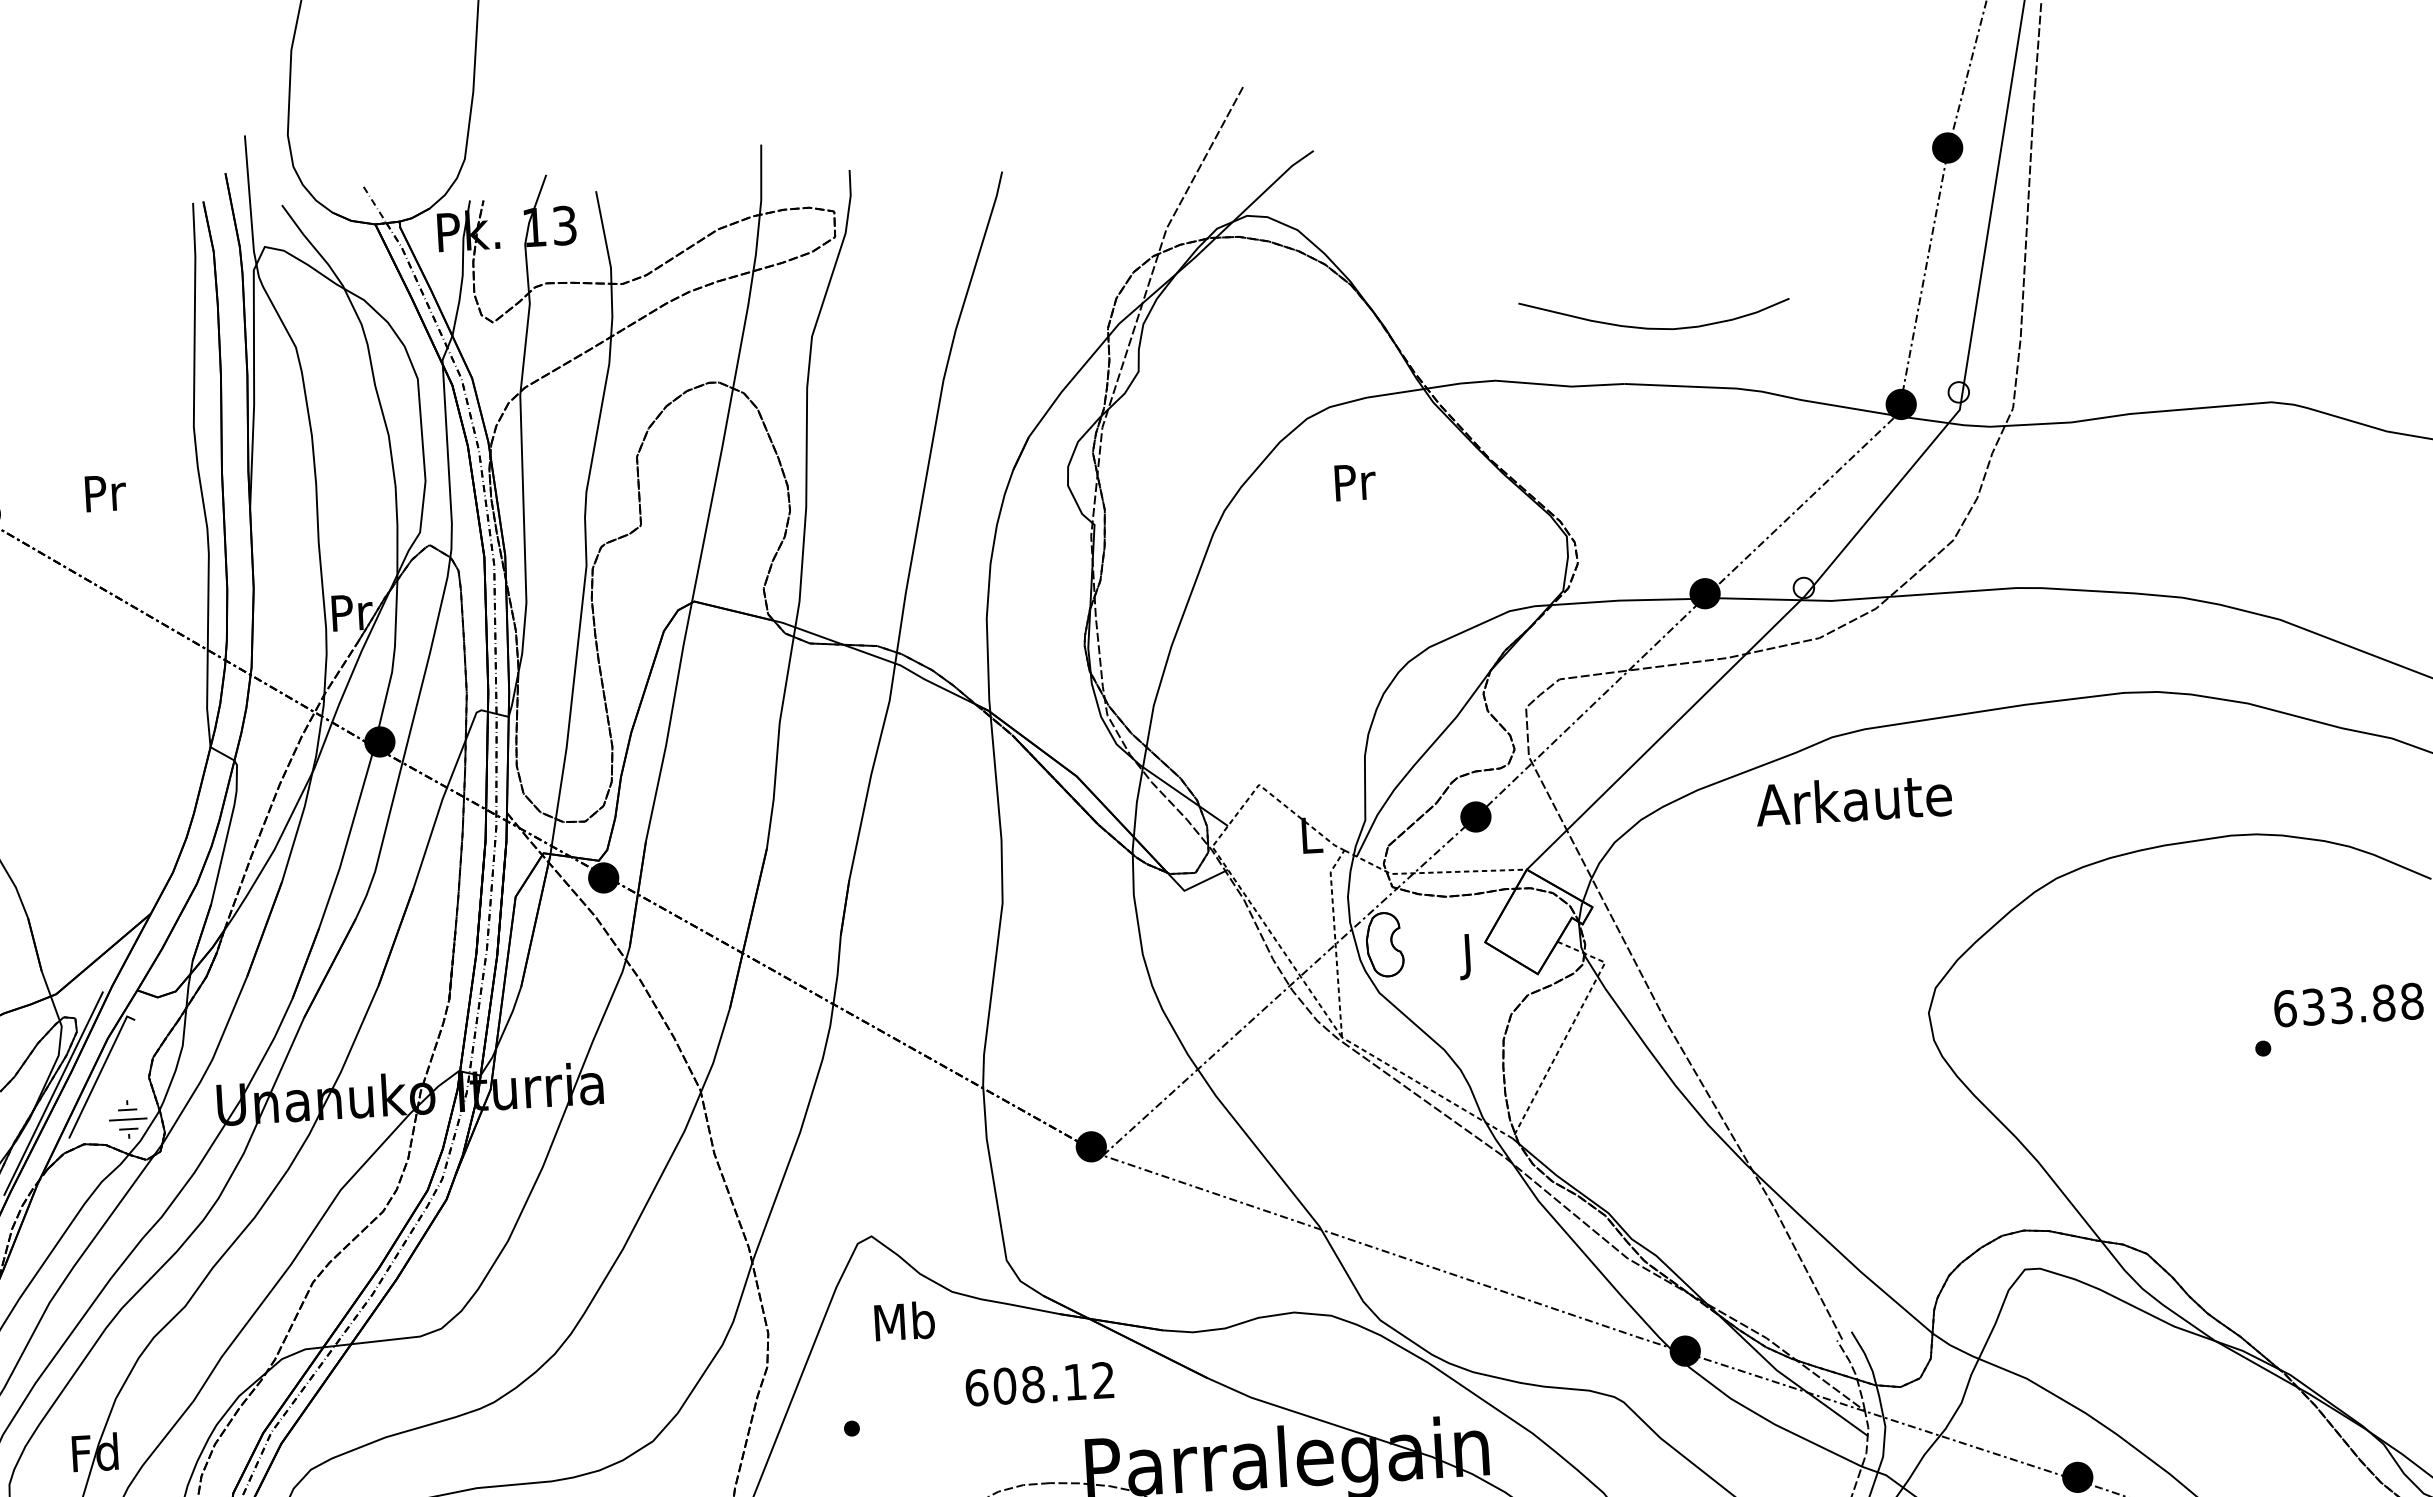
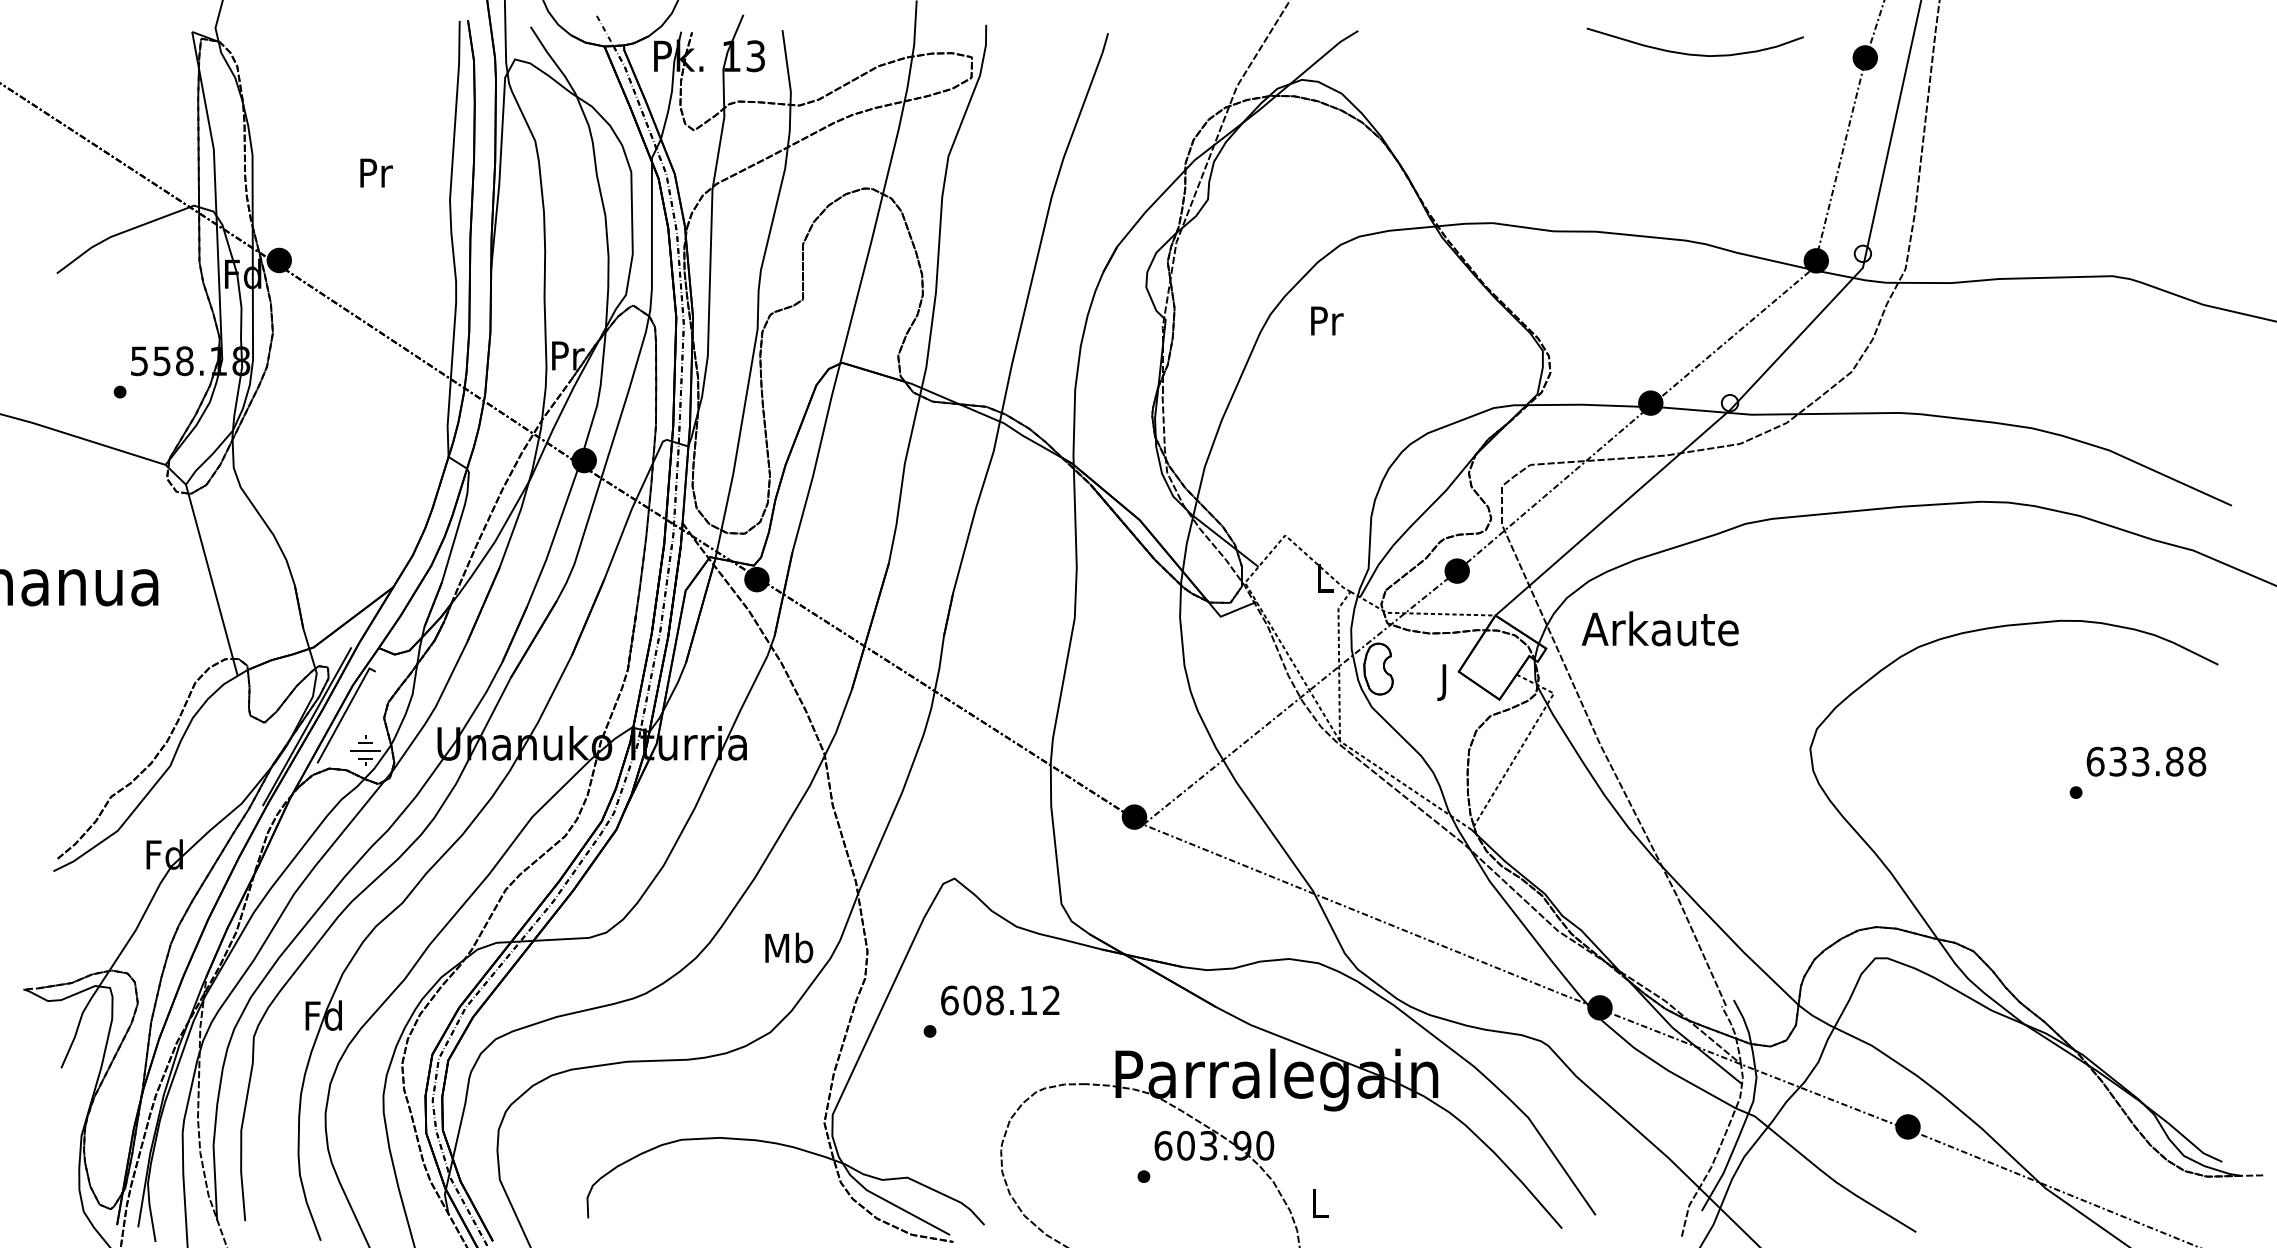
curve: (1651, 327) -> (1692, 53), moved
text: (1355, 481) -> (1327, 320), moved
text: (105, 492) -> (376, 172), moved
text: (1852, 799) -> (1659, 628), moved
text: (905, 1320) -> (789, 947), moved
text: (1040, 1384) -> (1000, 1000), moved

